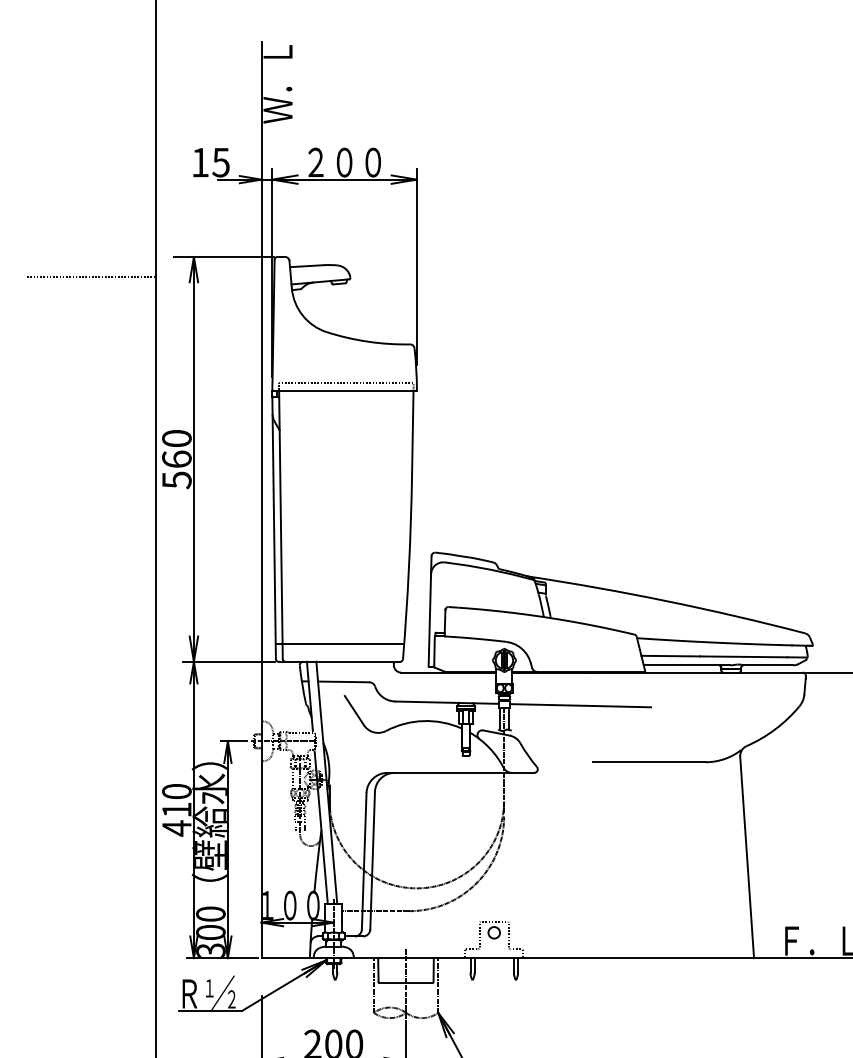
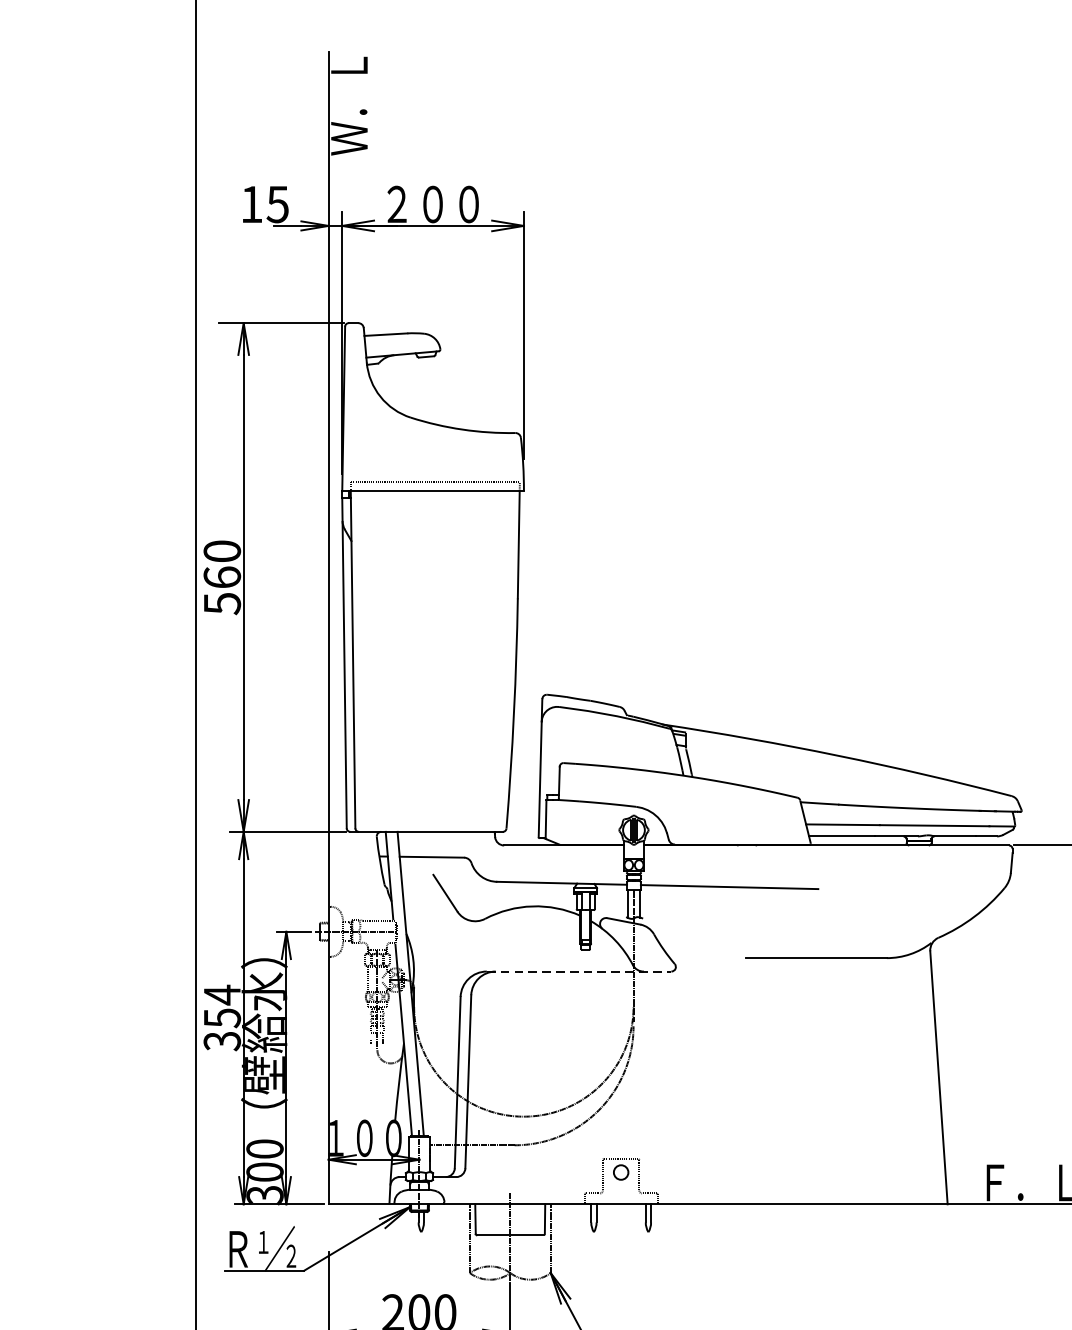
line: (90, 276) -> (113, 347), removed
line: (339, 643) -> (426, 808), removed
line: (461, 772) -> (579, 971), solid -> dashed
text: (176, 809) -> (221, 1017), 410 -> 354

